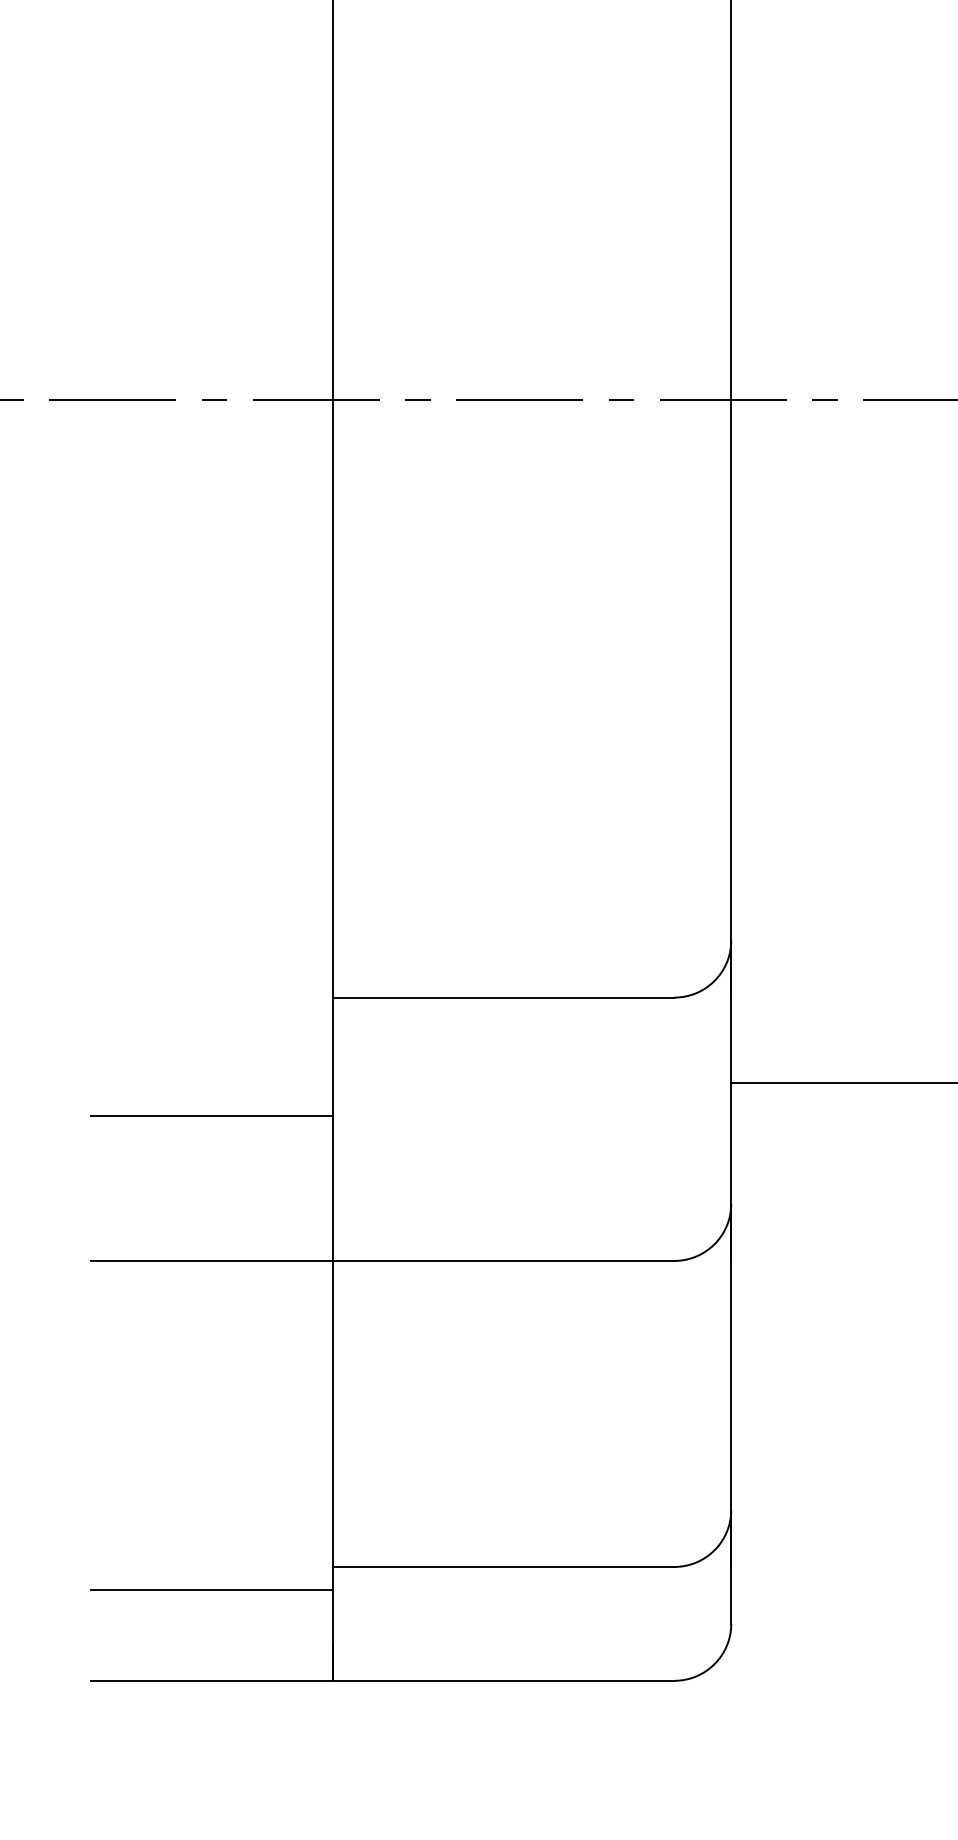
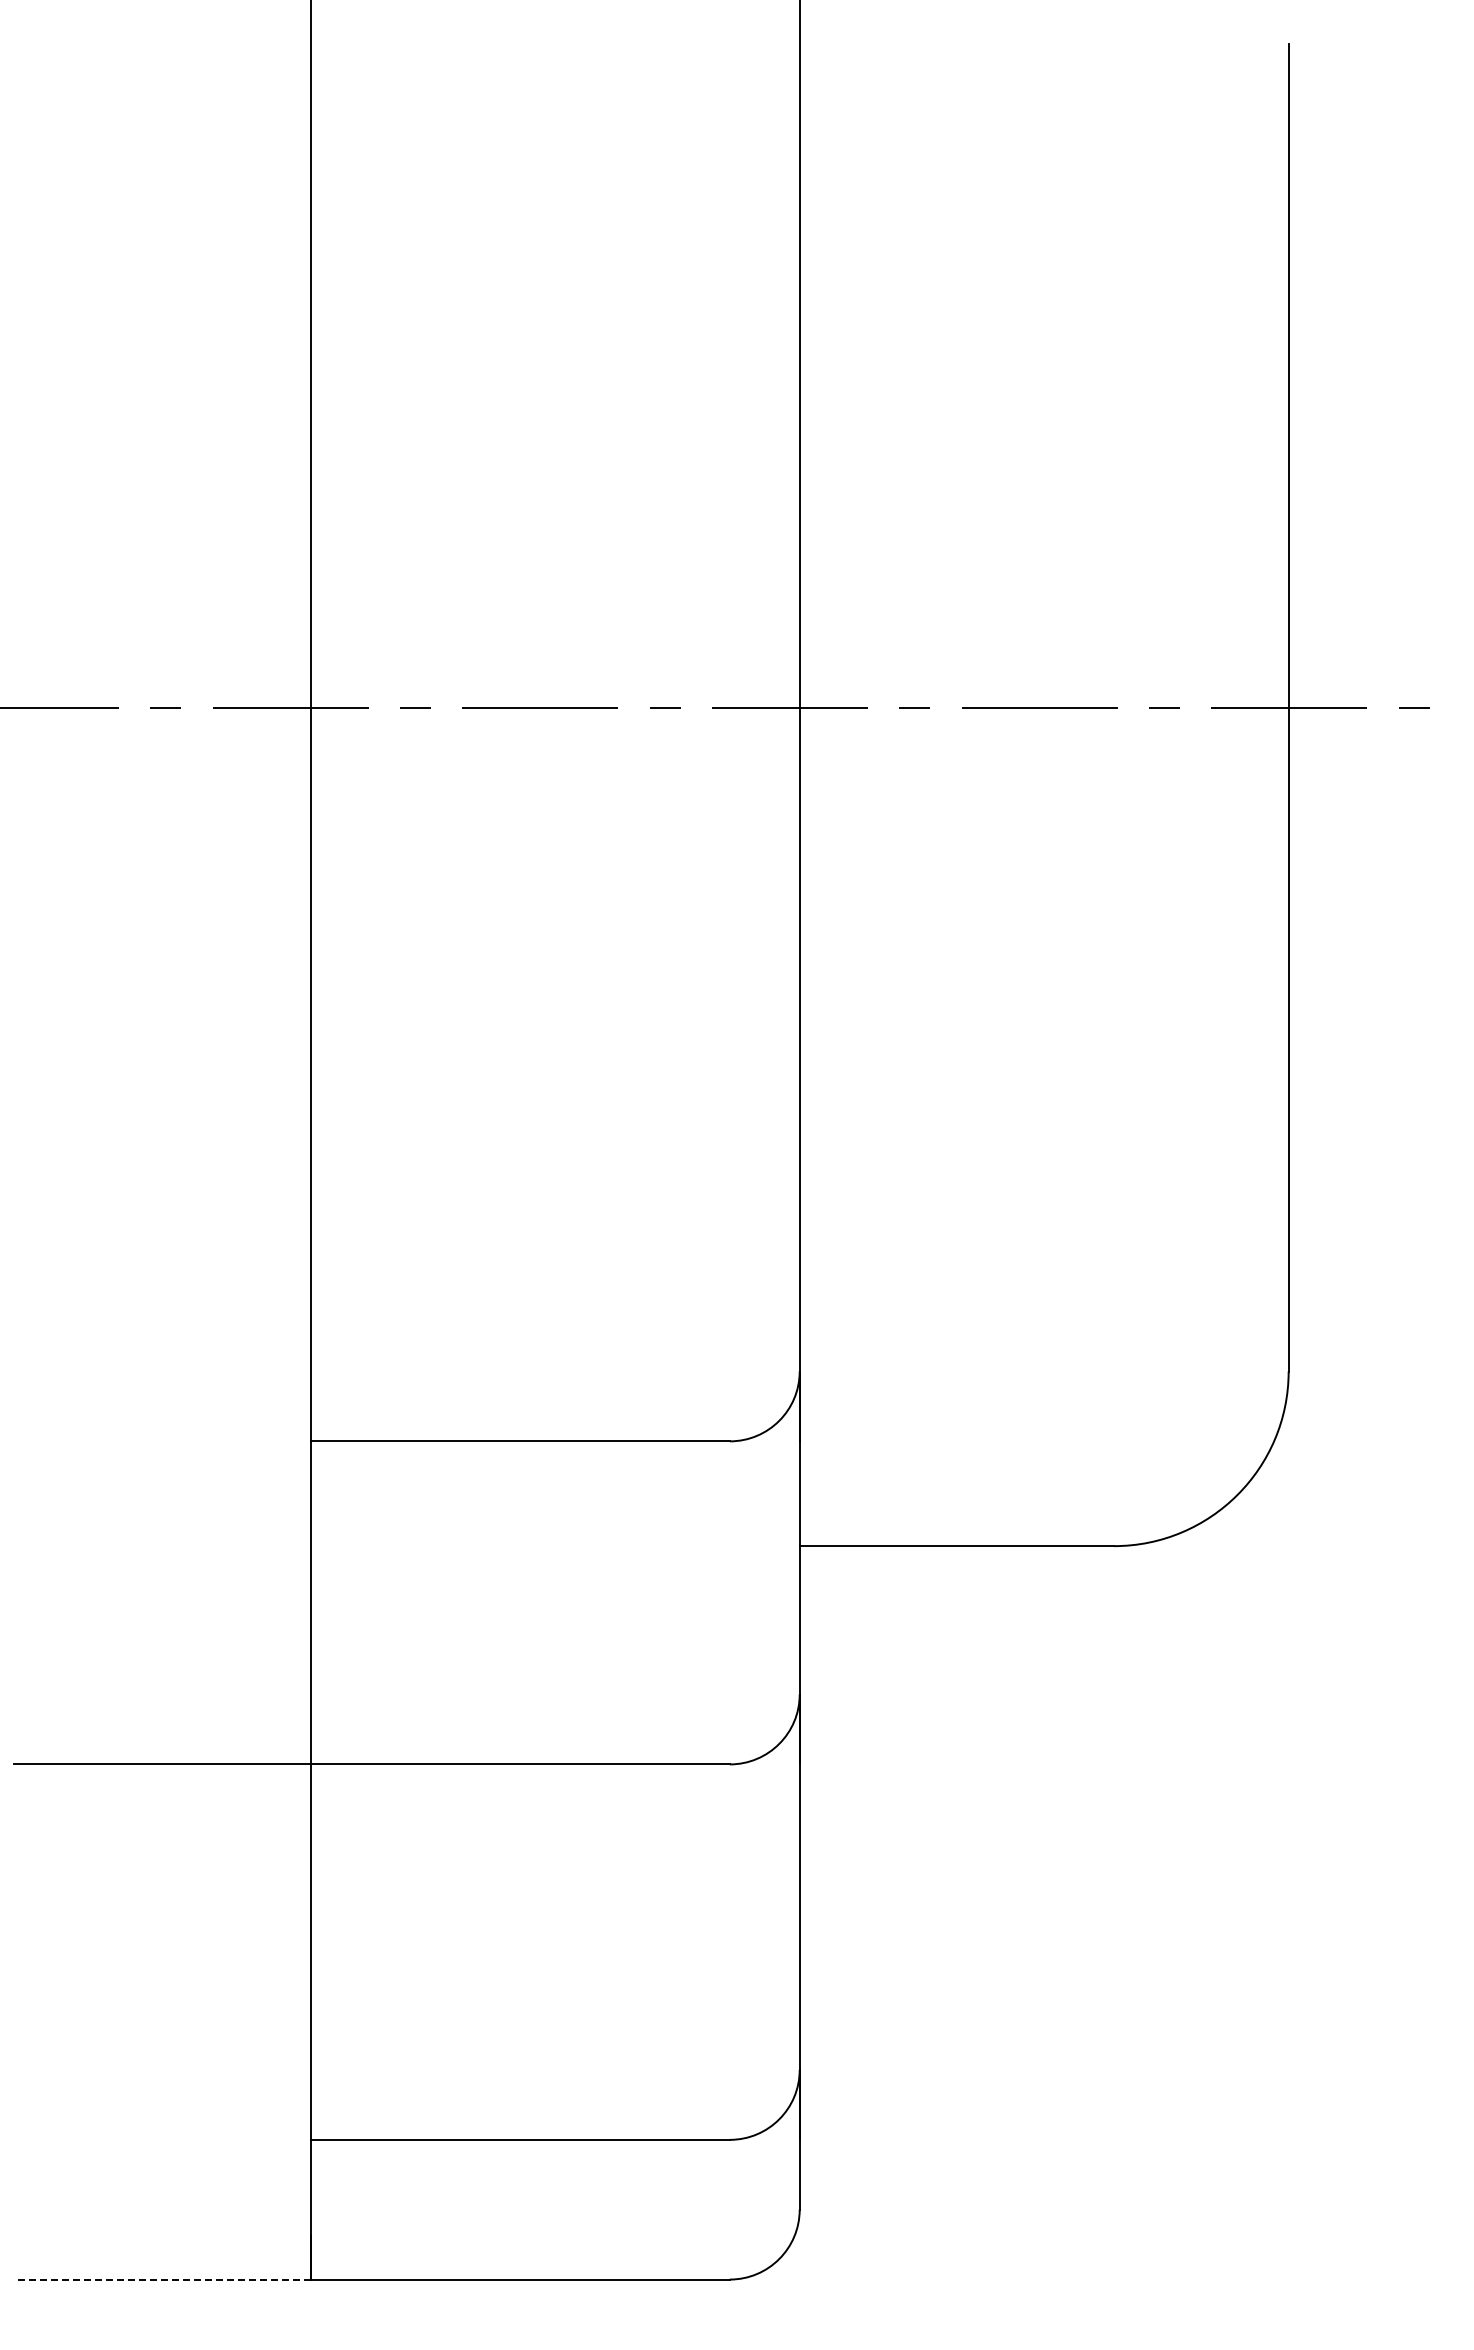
line: (211, 1116) -> (161, 1587), removed
line: (211, 1590) -> (161, 2168), removed
line: (211, 1680) -> (161, 2279), solid -> dashed

